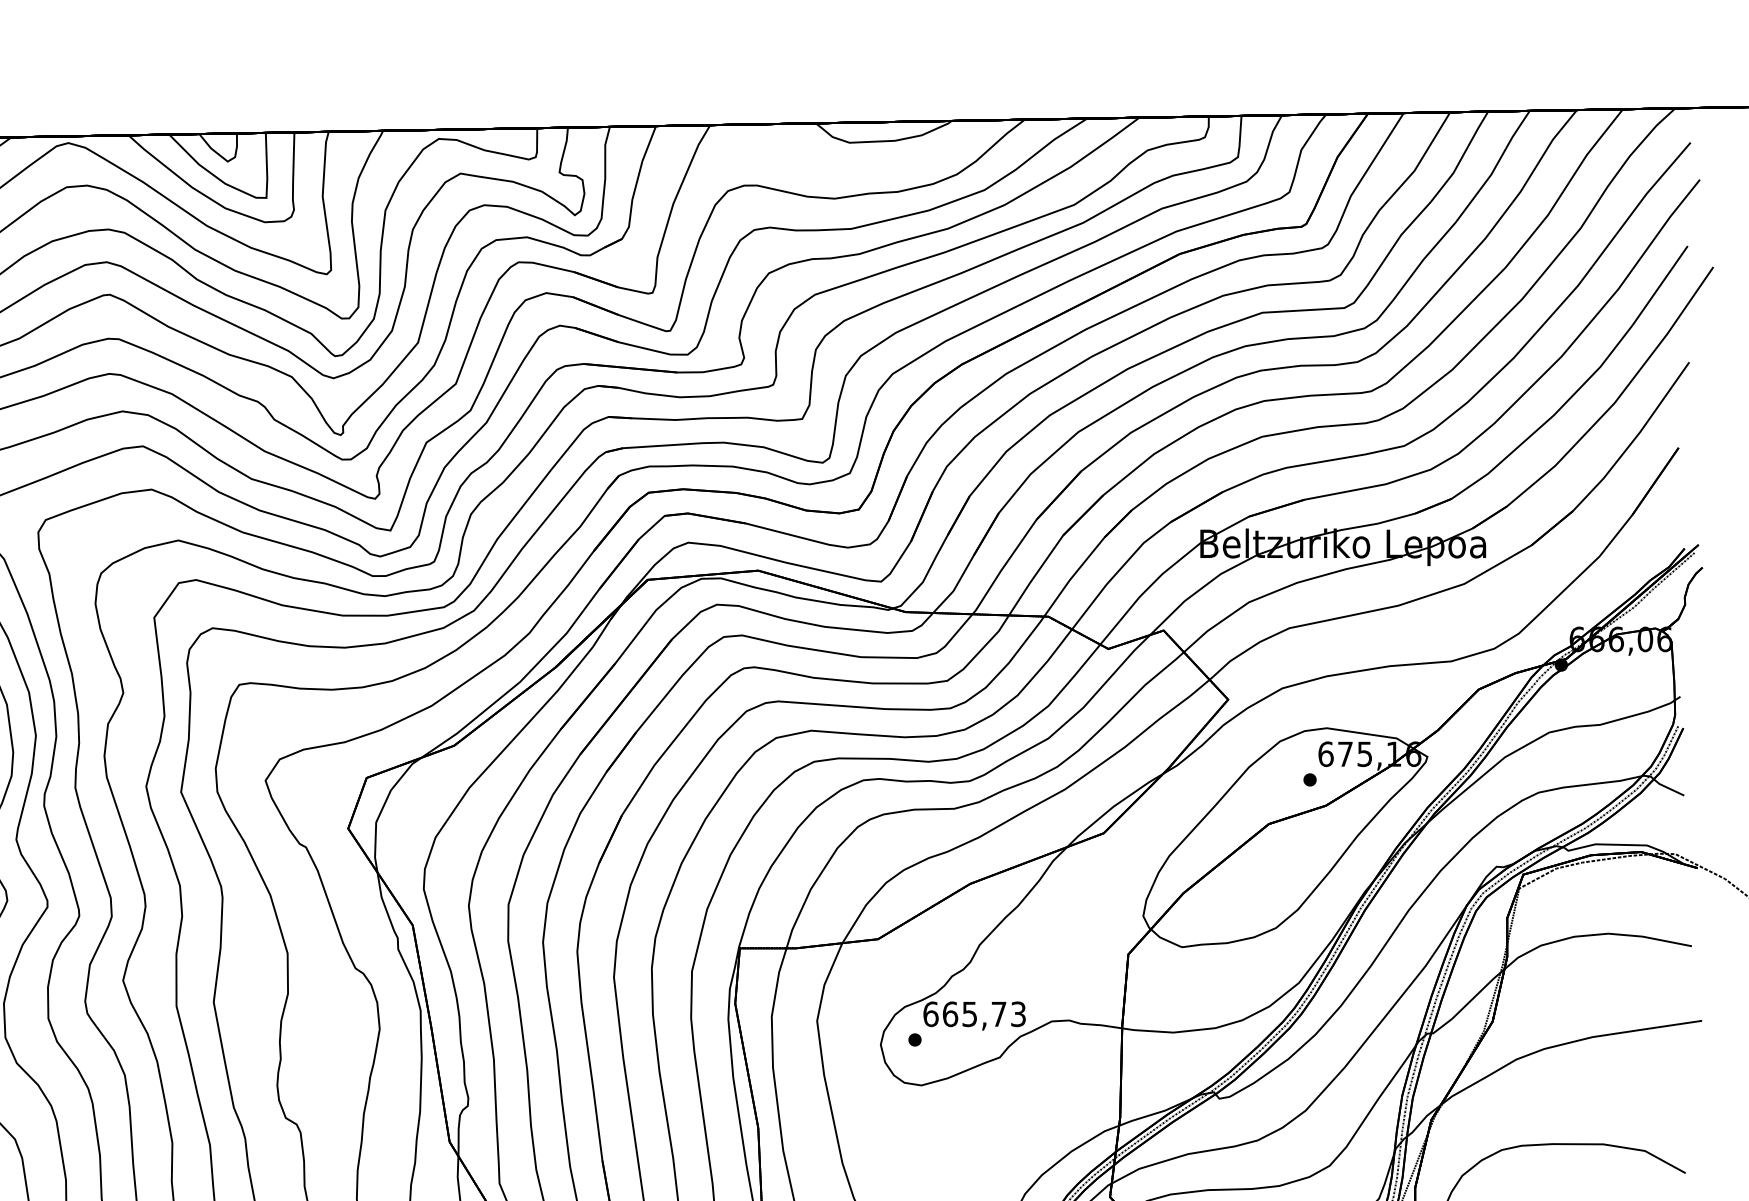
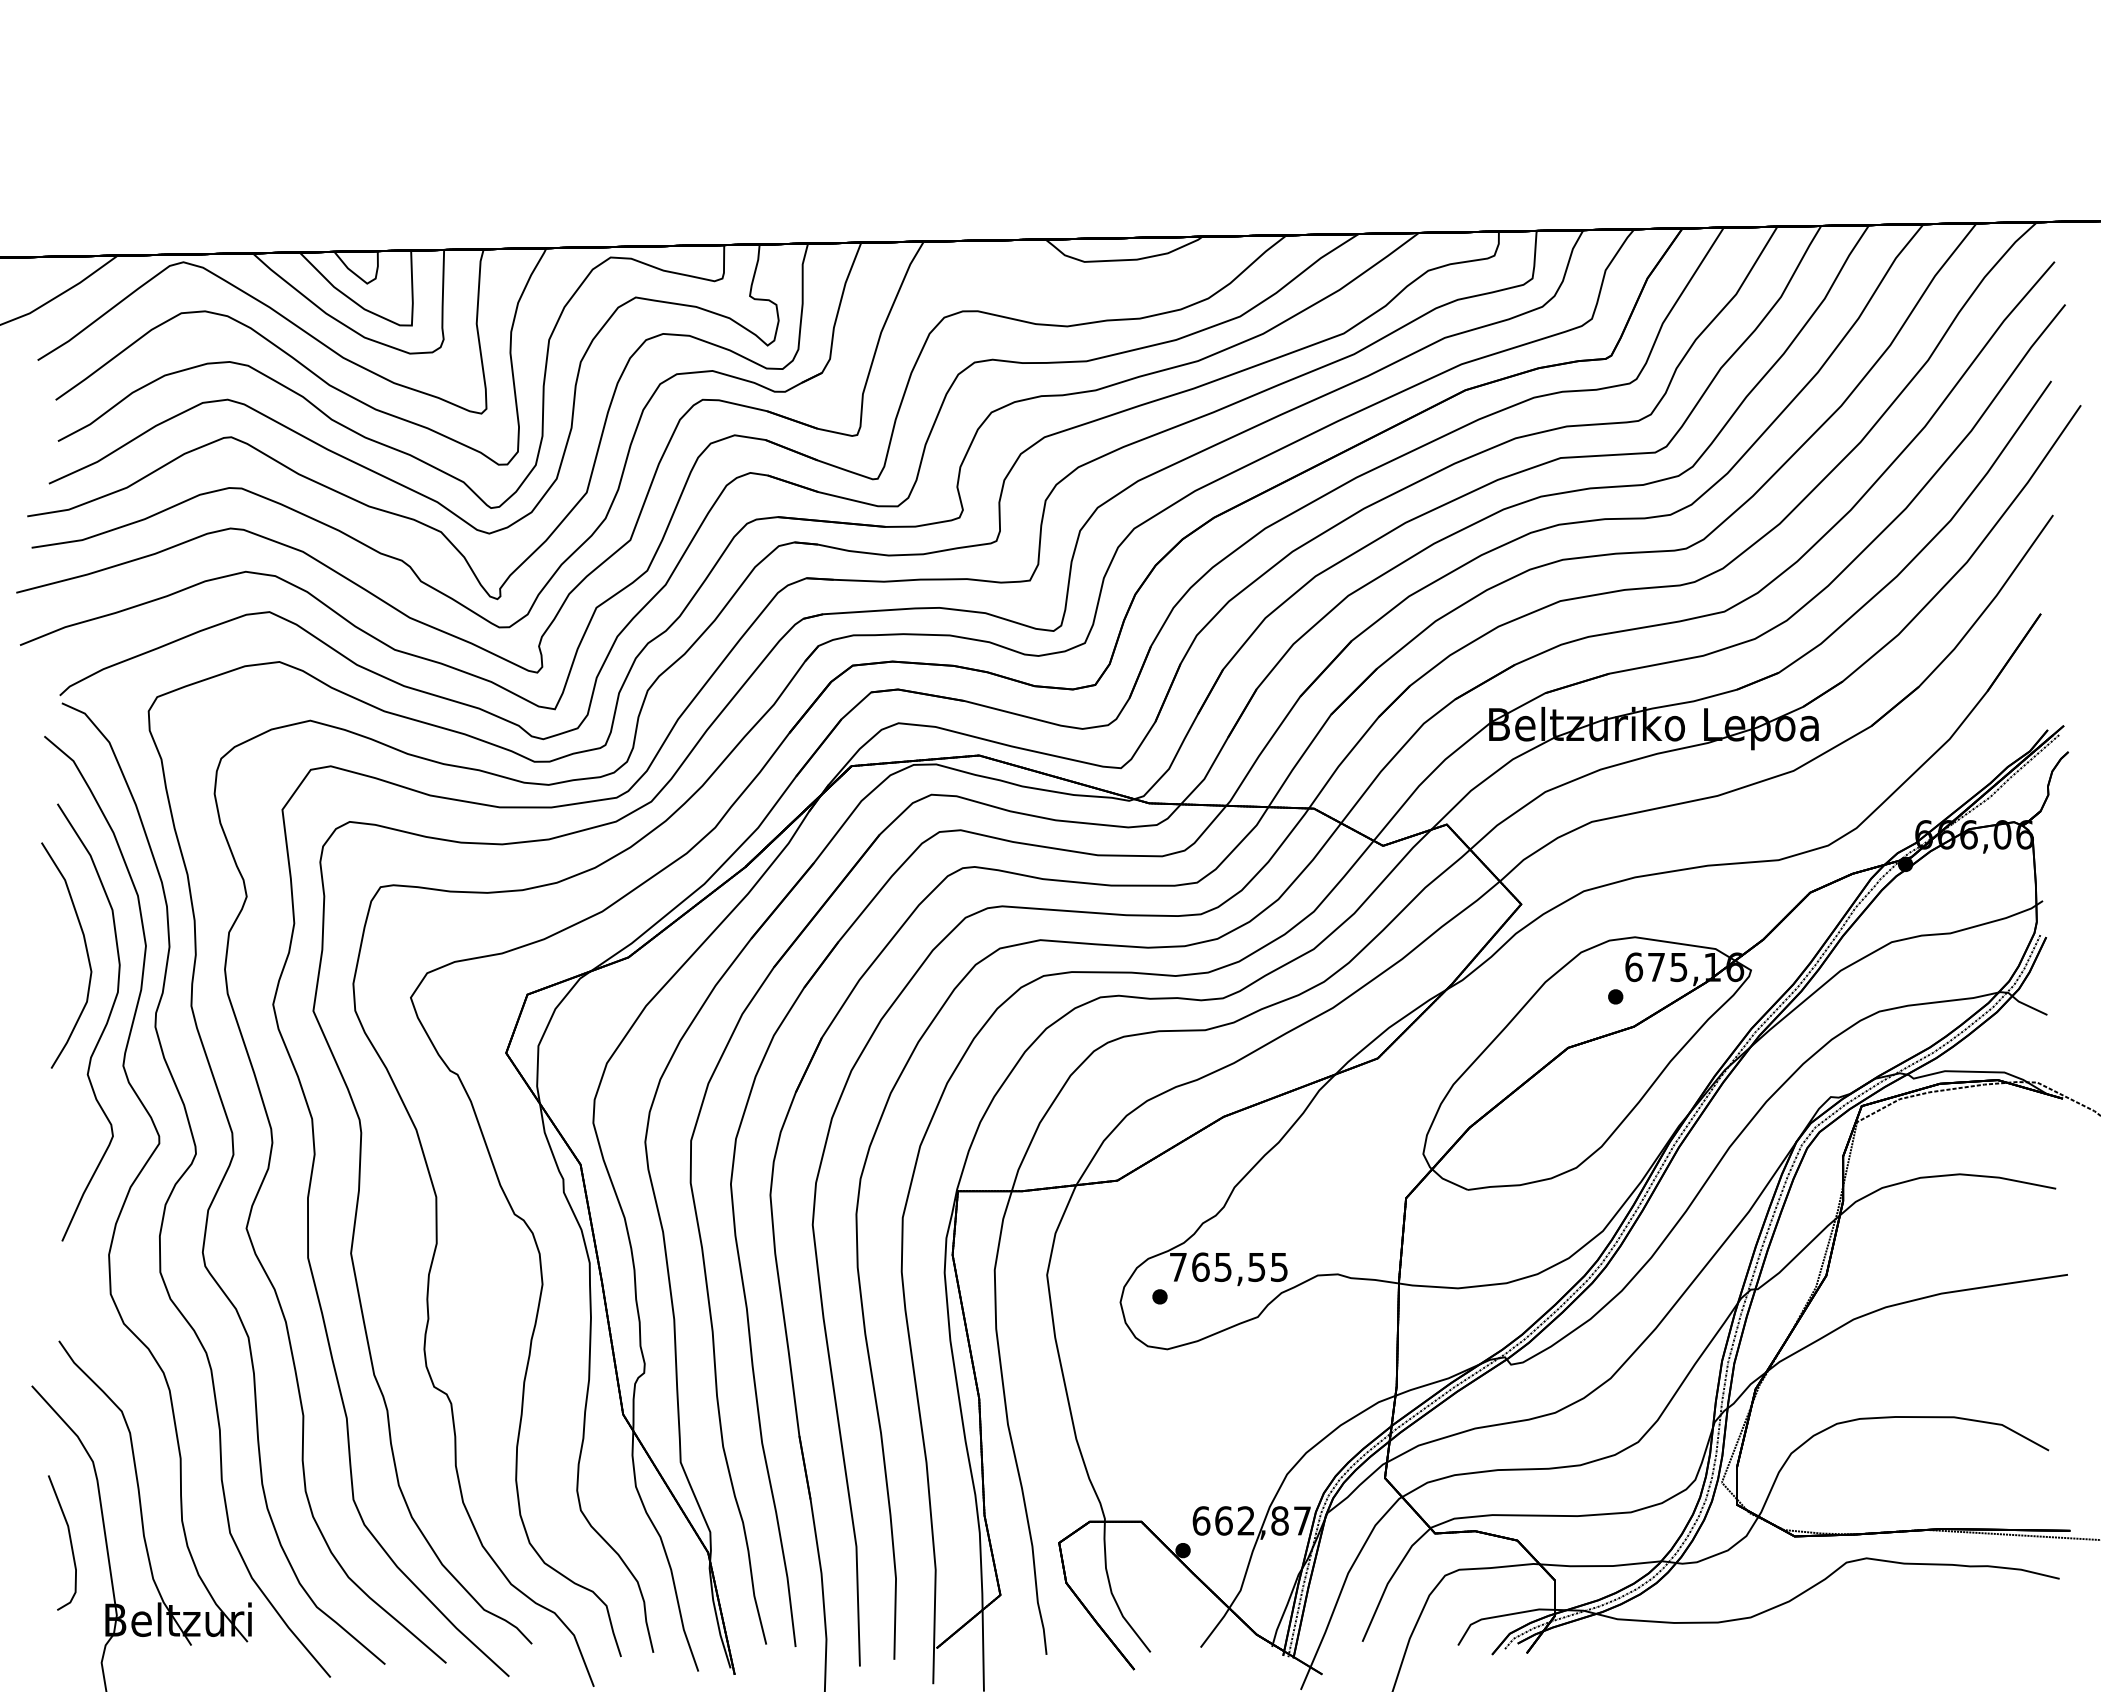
text: (974, 1014) -> (1228, 1267), 665,73 -> 765,55

